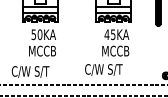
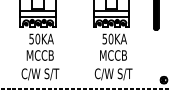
text: (109, 34) -> (107, 38), 45KA -> 50KA
text: (103, 70) -> (113, 74), moved
text: (30, 72) -> (40, 74), moved

